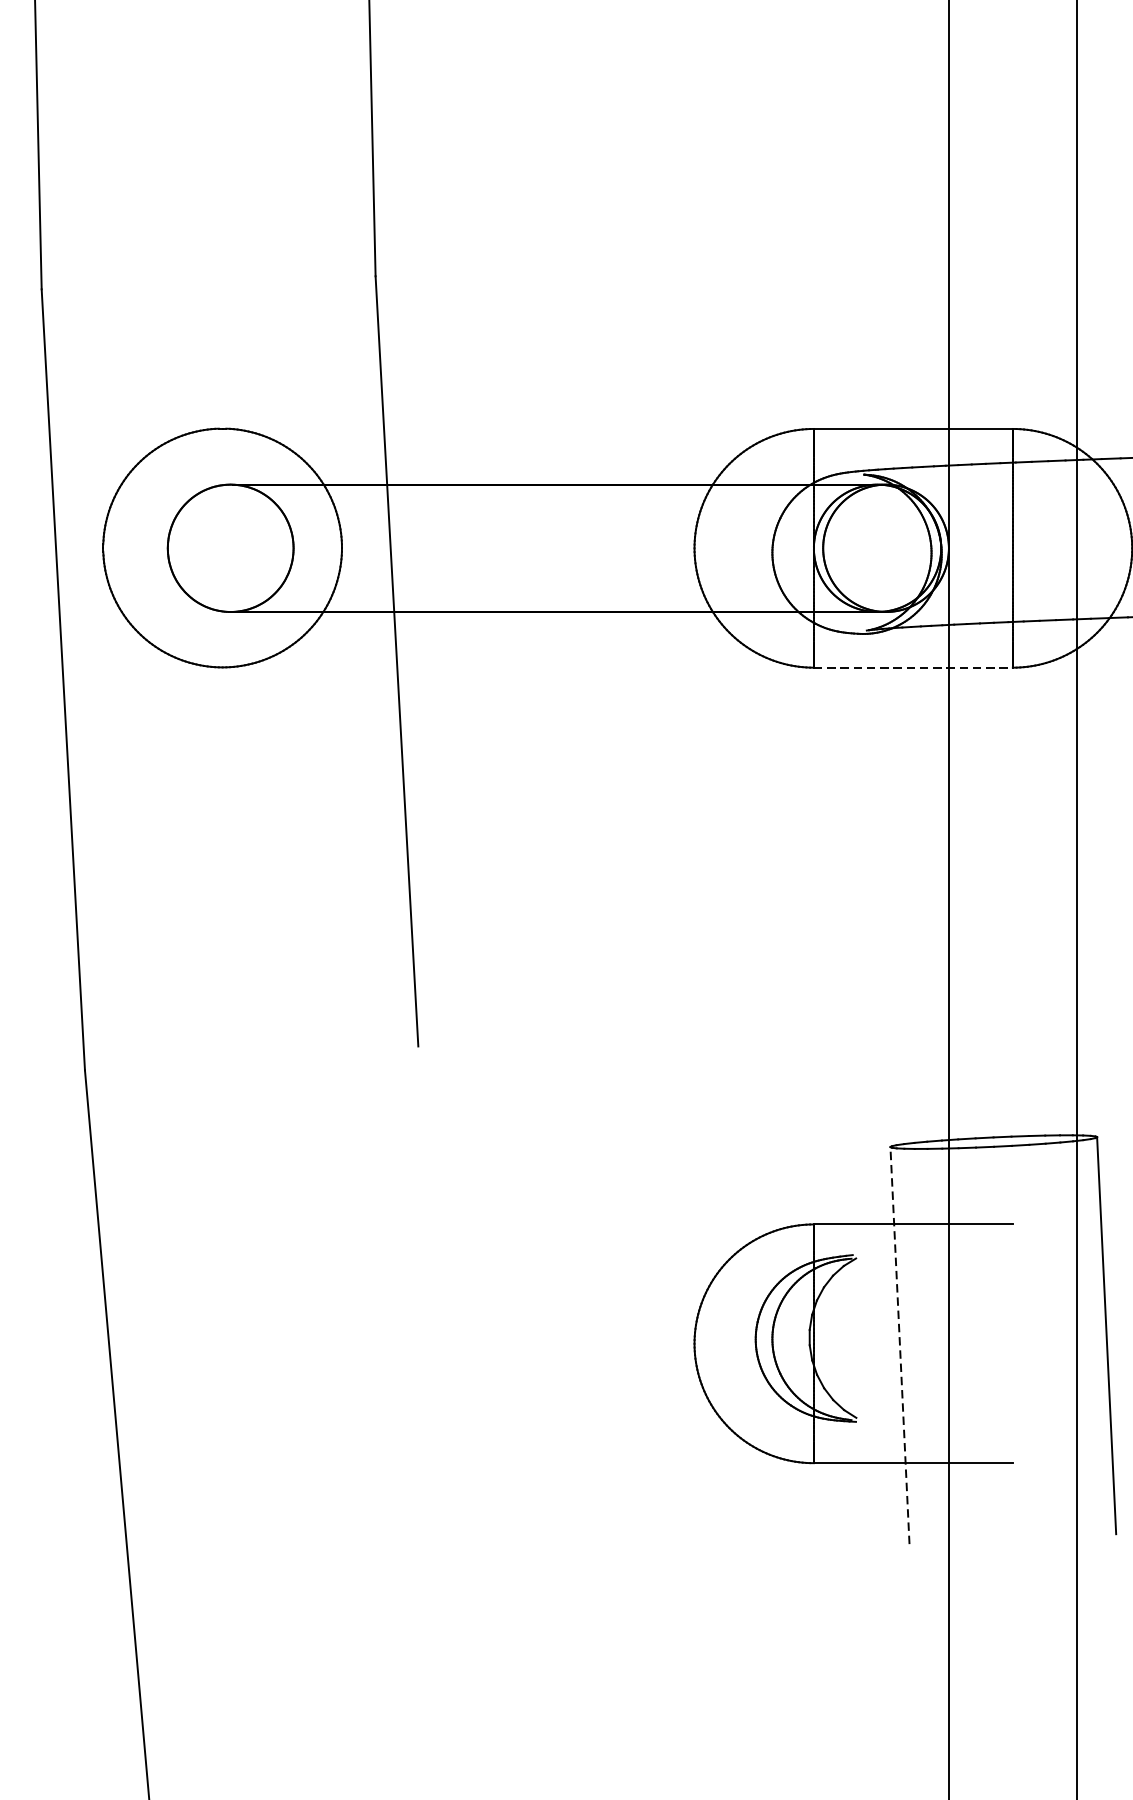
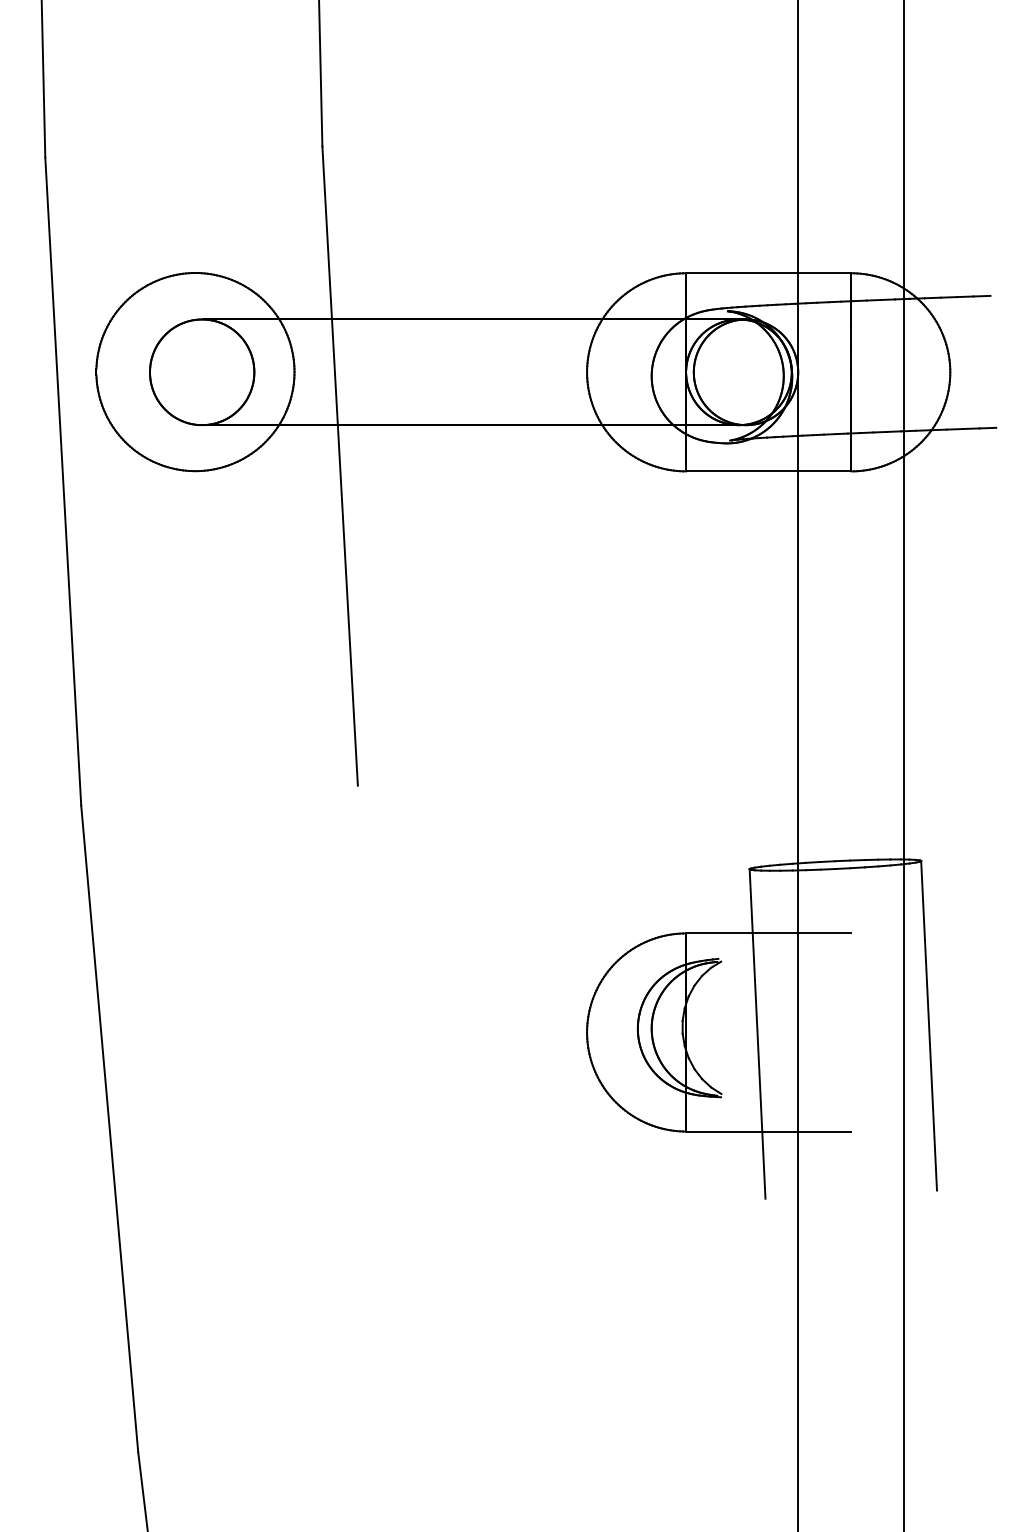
line: (913, 667) -> (768, 471), dashed -> solid
line: (899, 1345) -> (757, 1033), dashed -> solid

